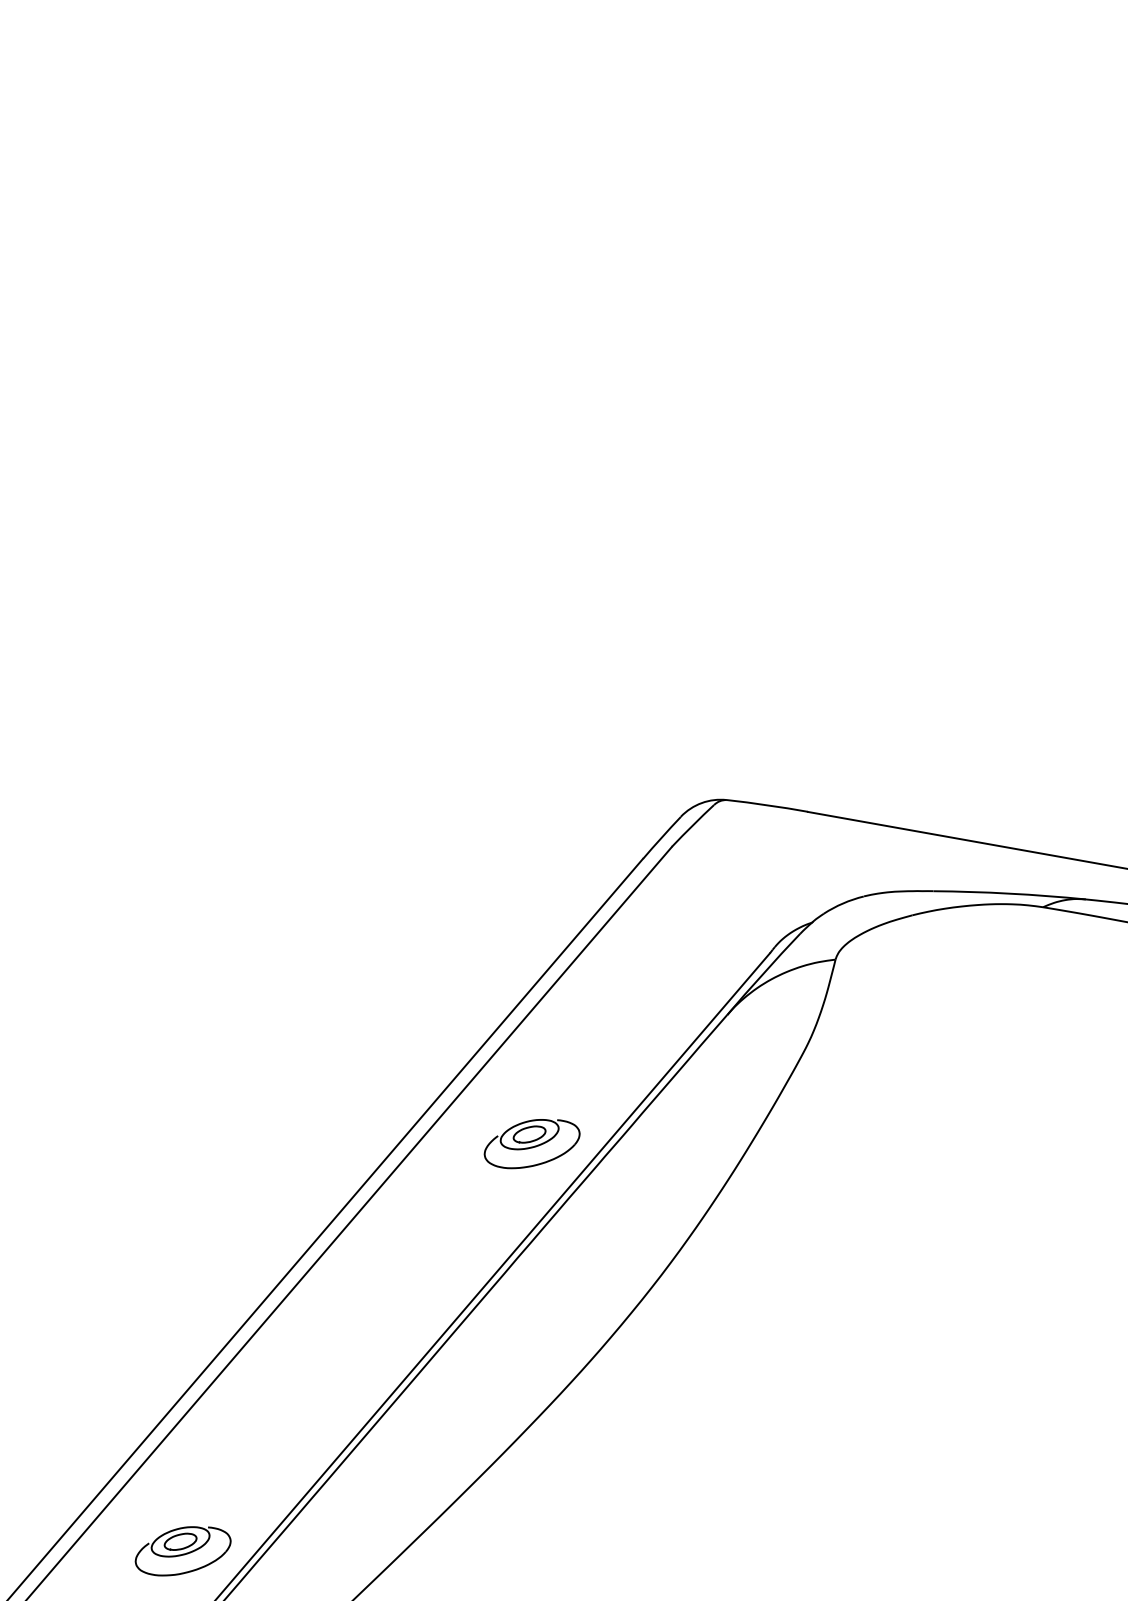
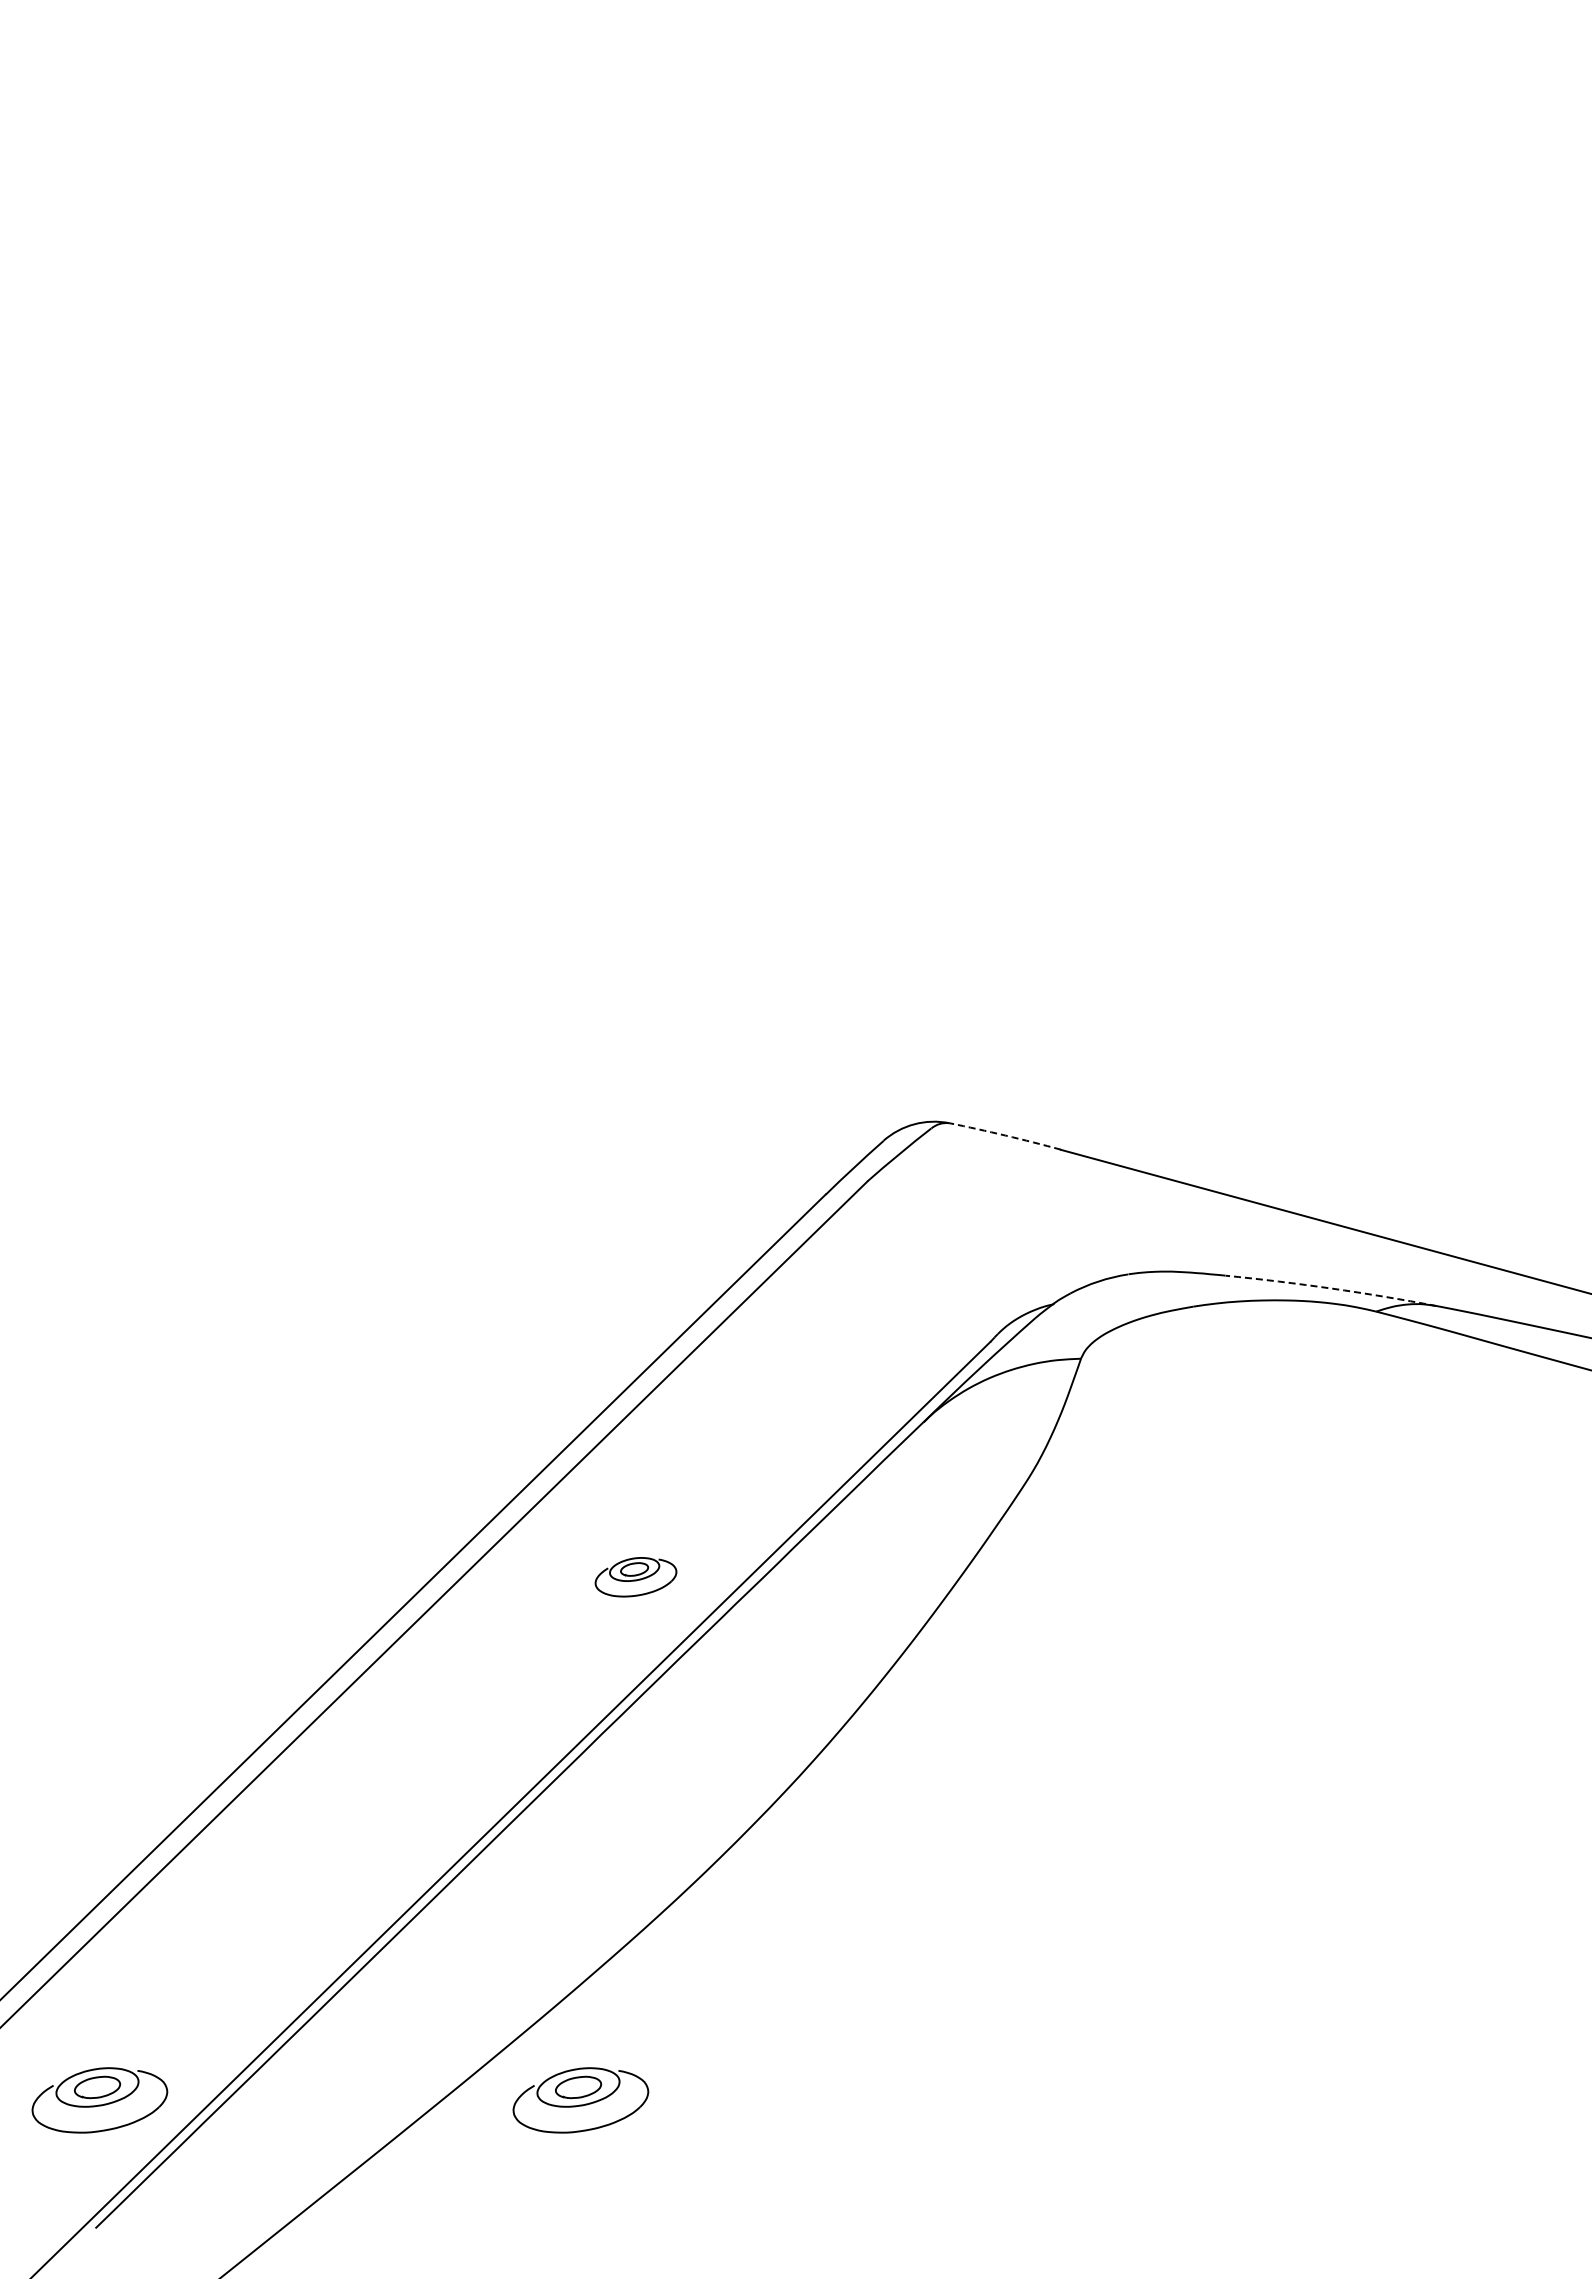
arc: (767, 805) -> (1005, 1135), solid -> dashed
arc: (1009, 893) -> (1331, 1288), solid -> dashed
part: (531, 1143) -> (635, 1577), size x0.6
part: (525, 1520) -> (580, 2100), added

